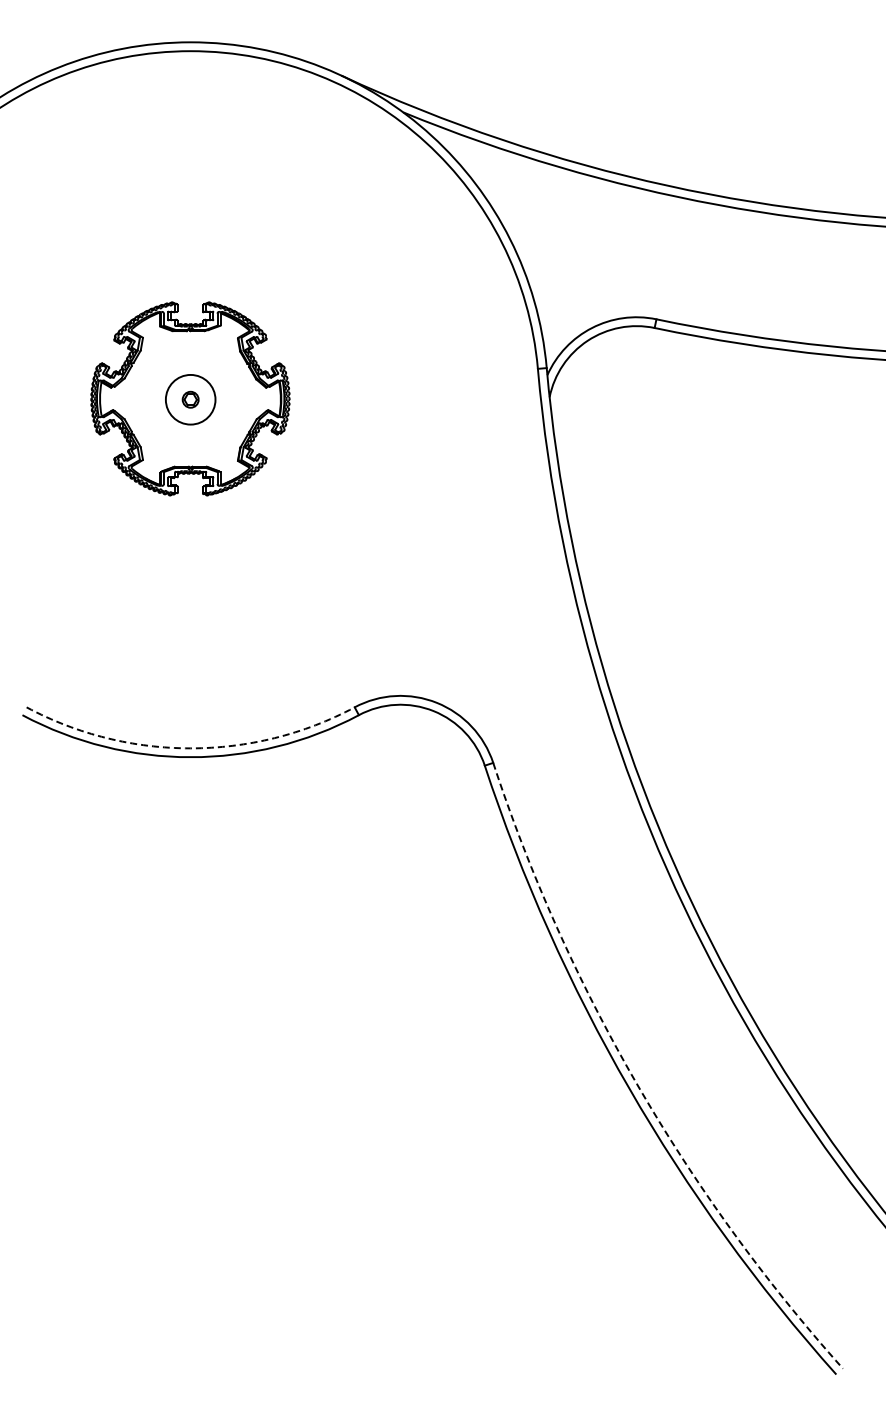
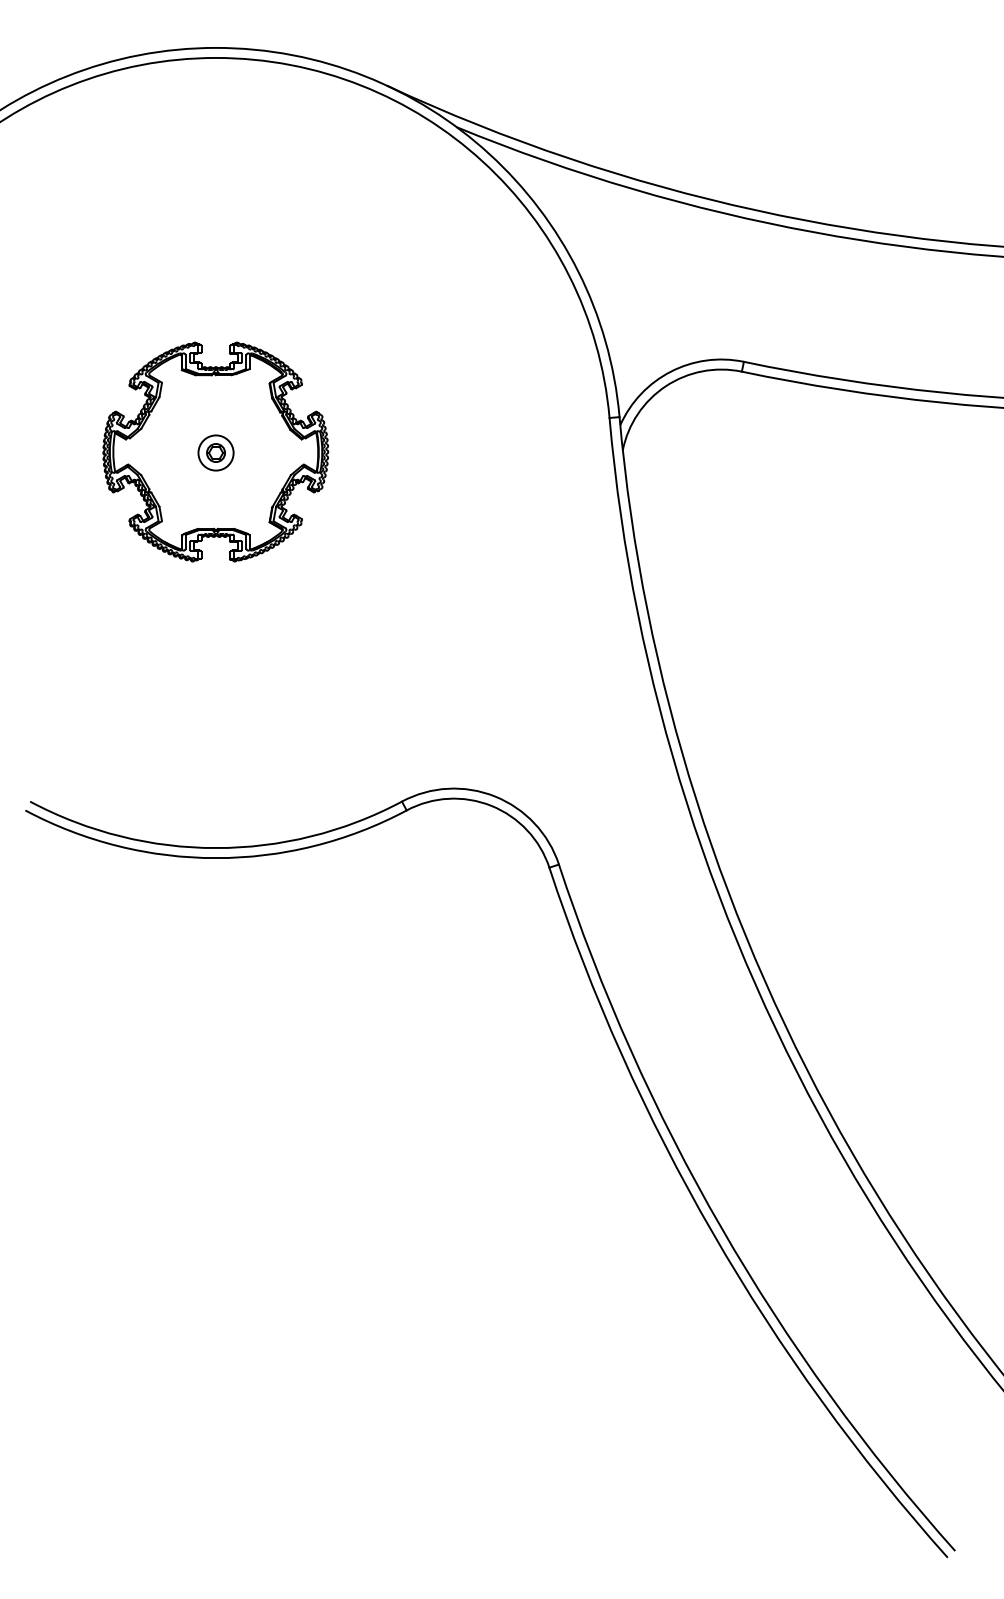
circle: (190, 399) -> (215, 452), size x0.62
arc: (190, 748) -> (215, 848), dashed -> solid
arc: (636, 1083) -> (721, 1227), dashed -> solid

